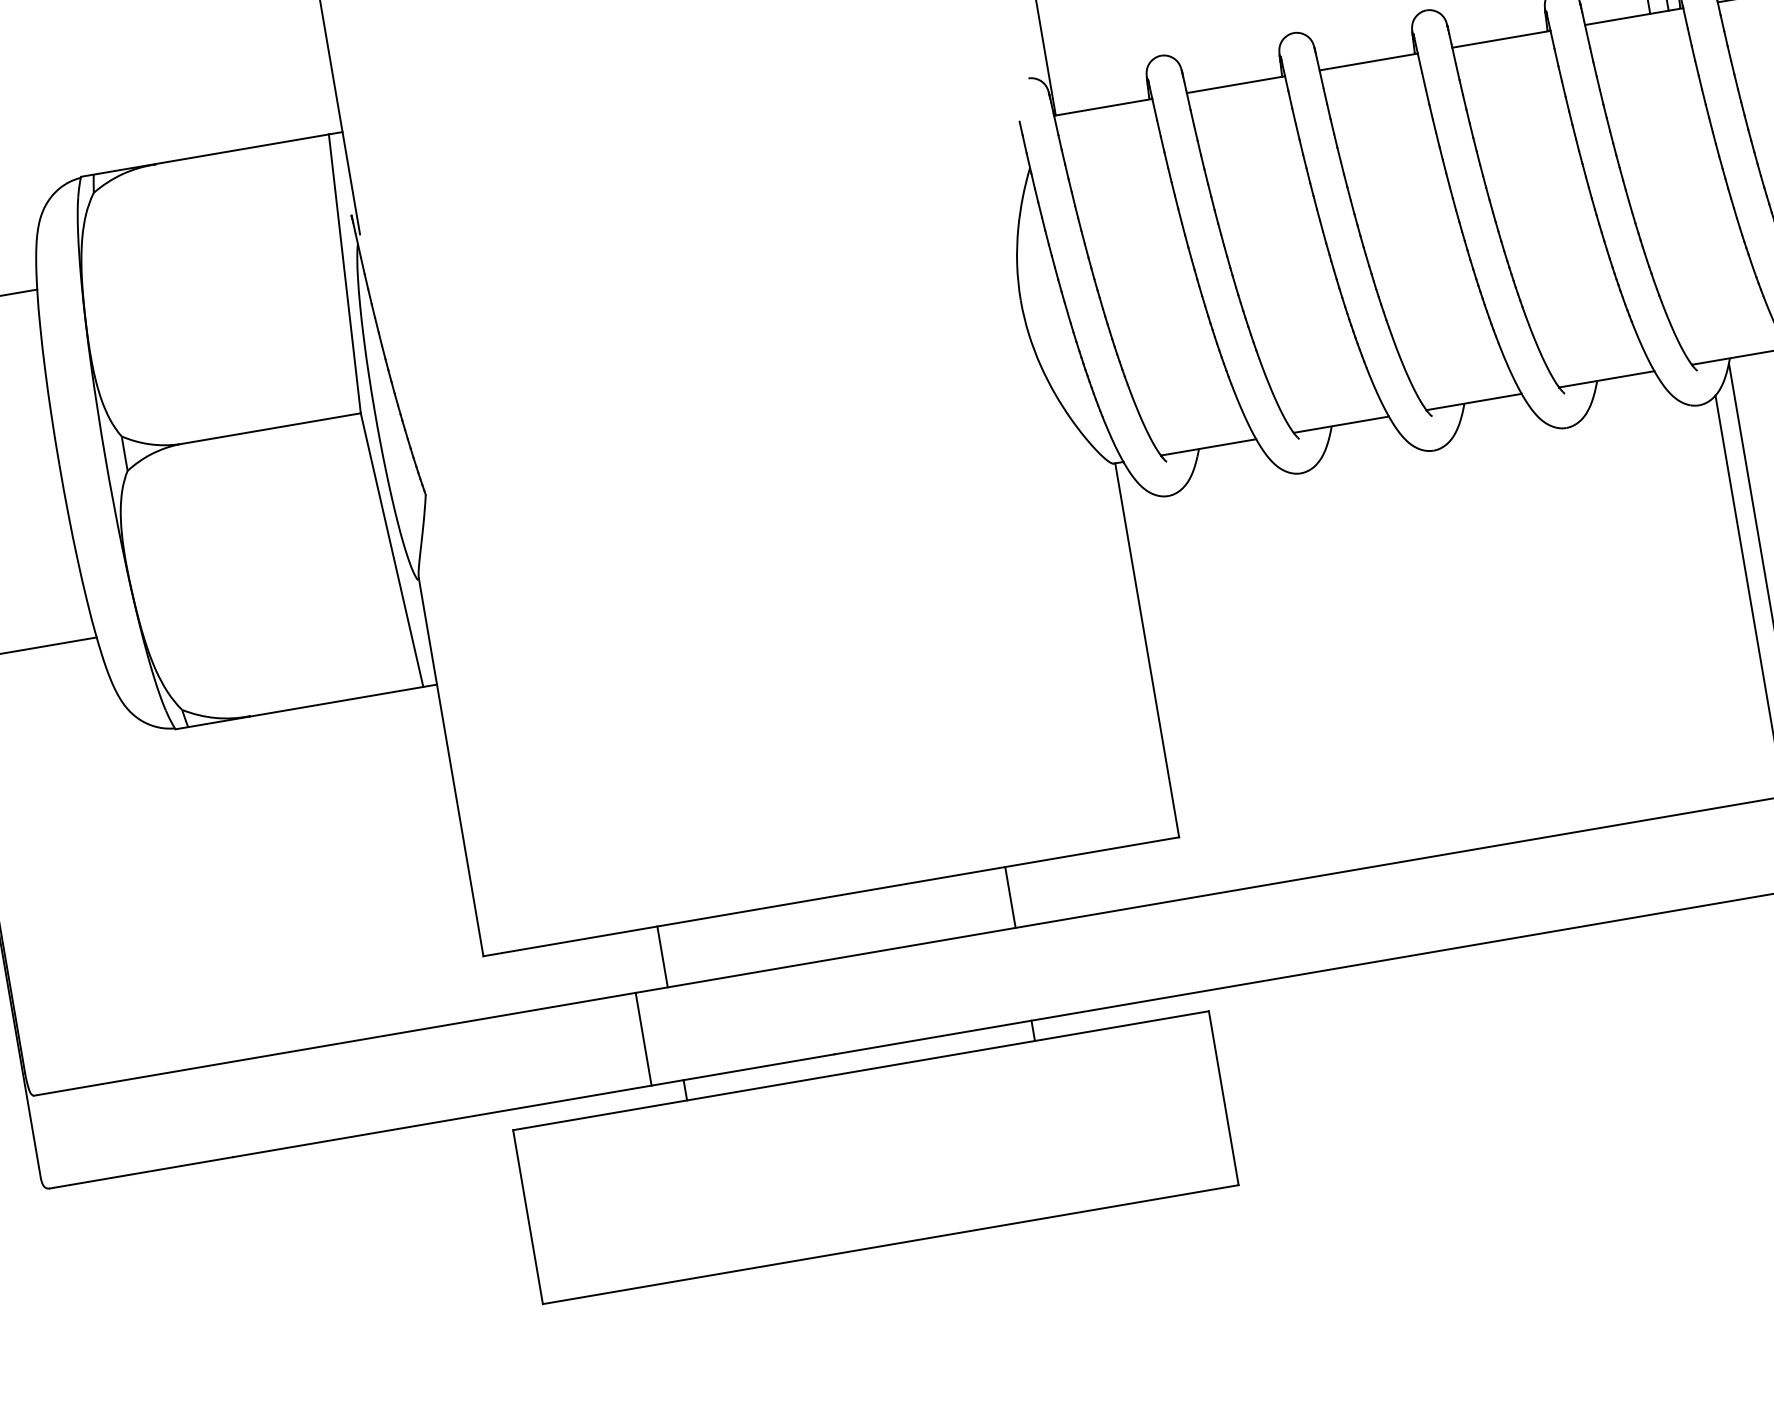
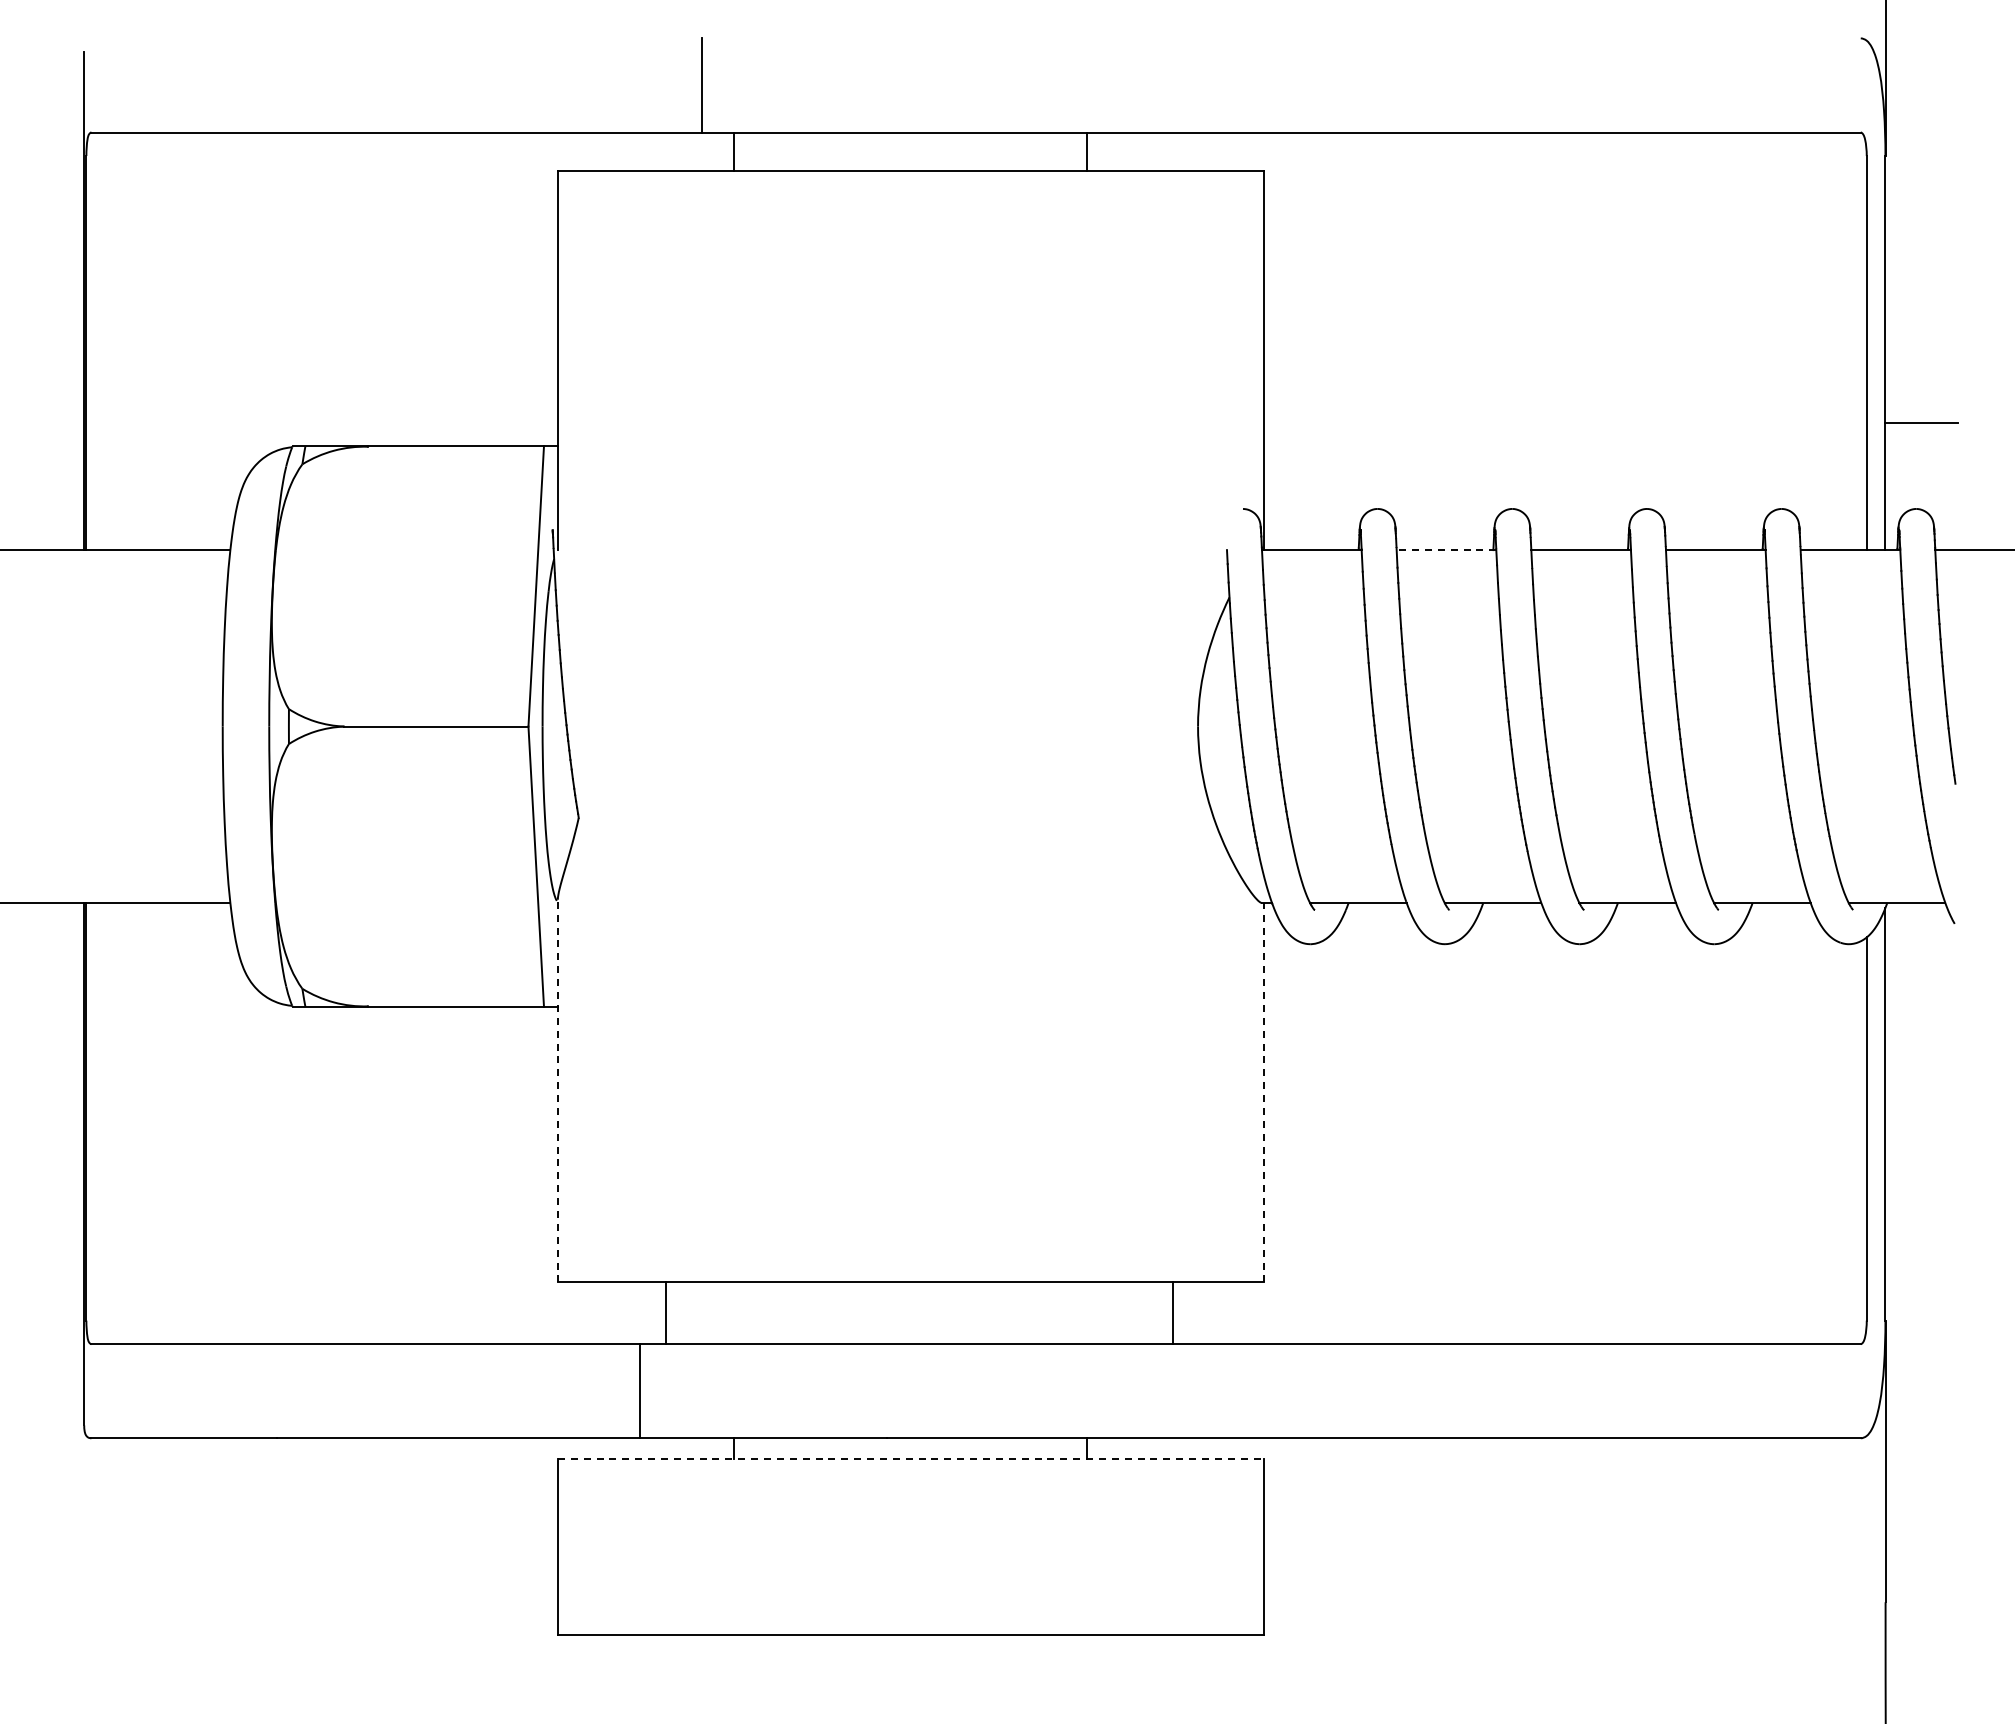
line: (1236, 85) -> (1446, 550), solid -> dashed
line: (1146, 650) -> (1263, 1092), solid -> dashed
line: (450, 767) -> (557, 1090), solid -> dashed
line: (1010, 897) -> (1173, 1313), moved
line: (662, 957) -> (666, 1313), moved
line: (643, 1039) -> (639, 1391), moved
line: (860, 1070) -> (910, 1458), solid -> dashed

